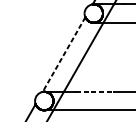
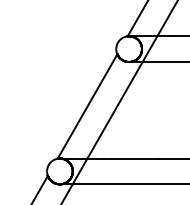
line: (64, 55) -> (87, 107), dashed -> solid
line: (94, 91) -> (130, 158), dashed -> solid

